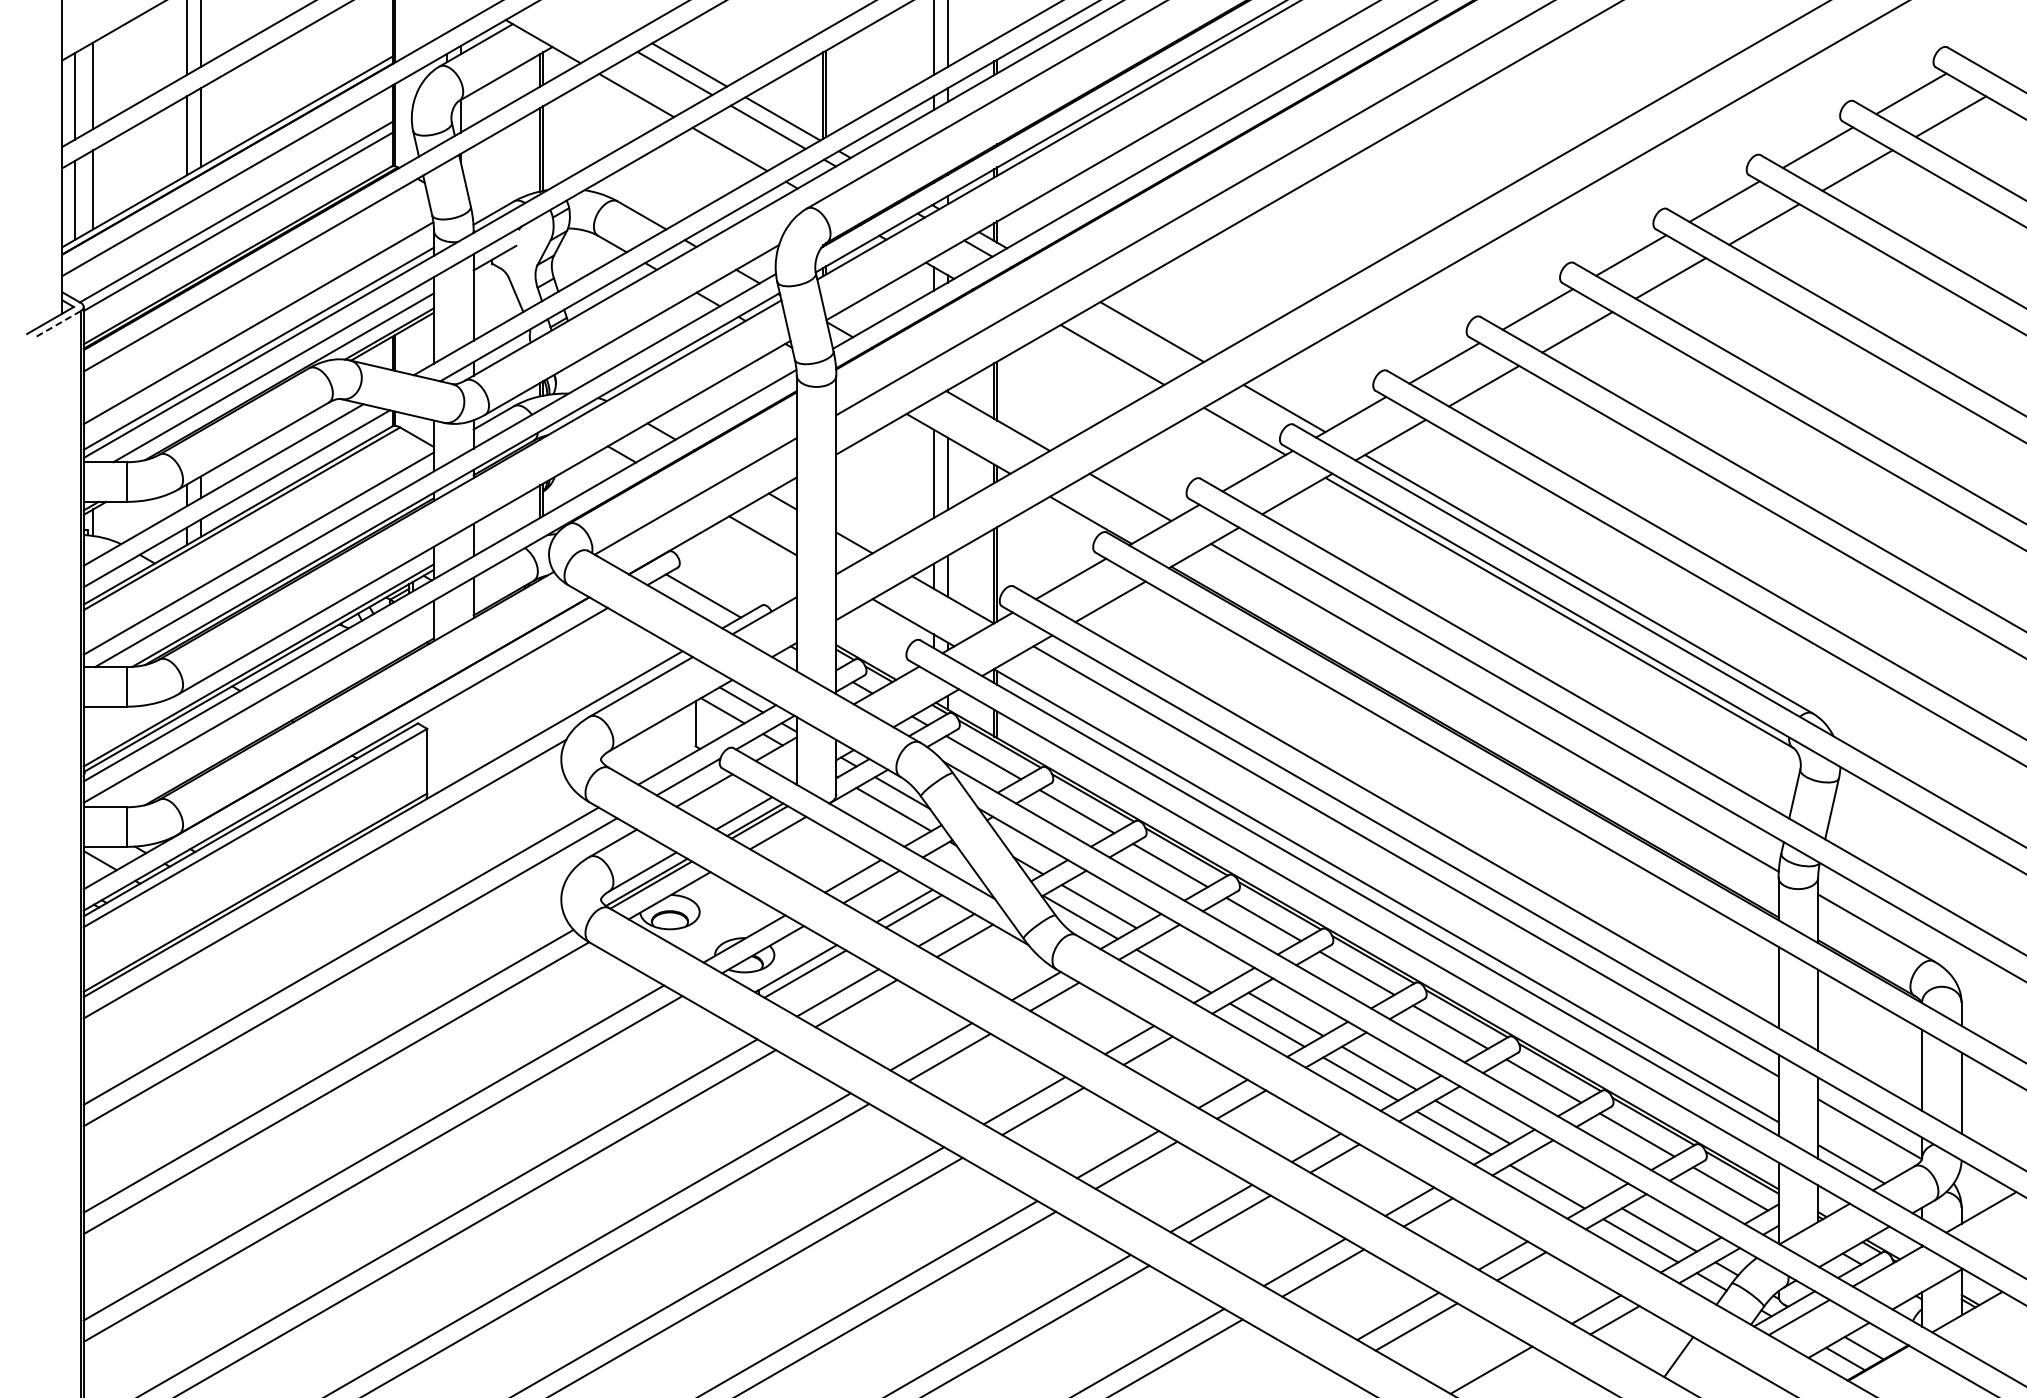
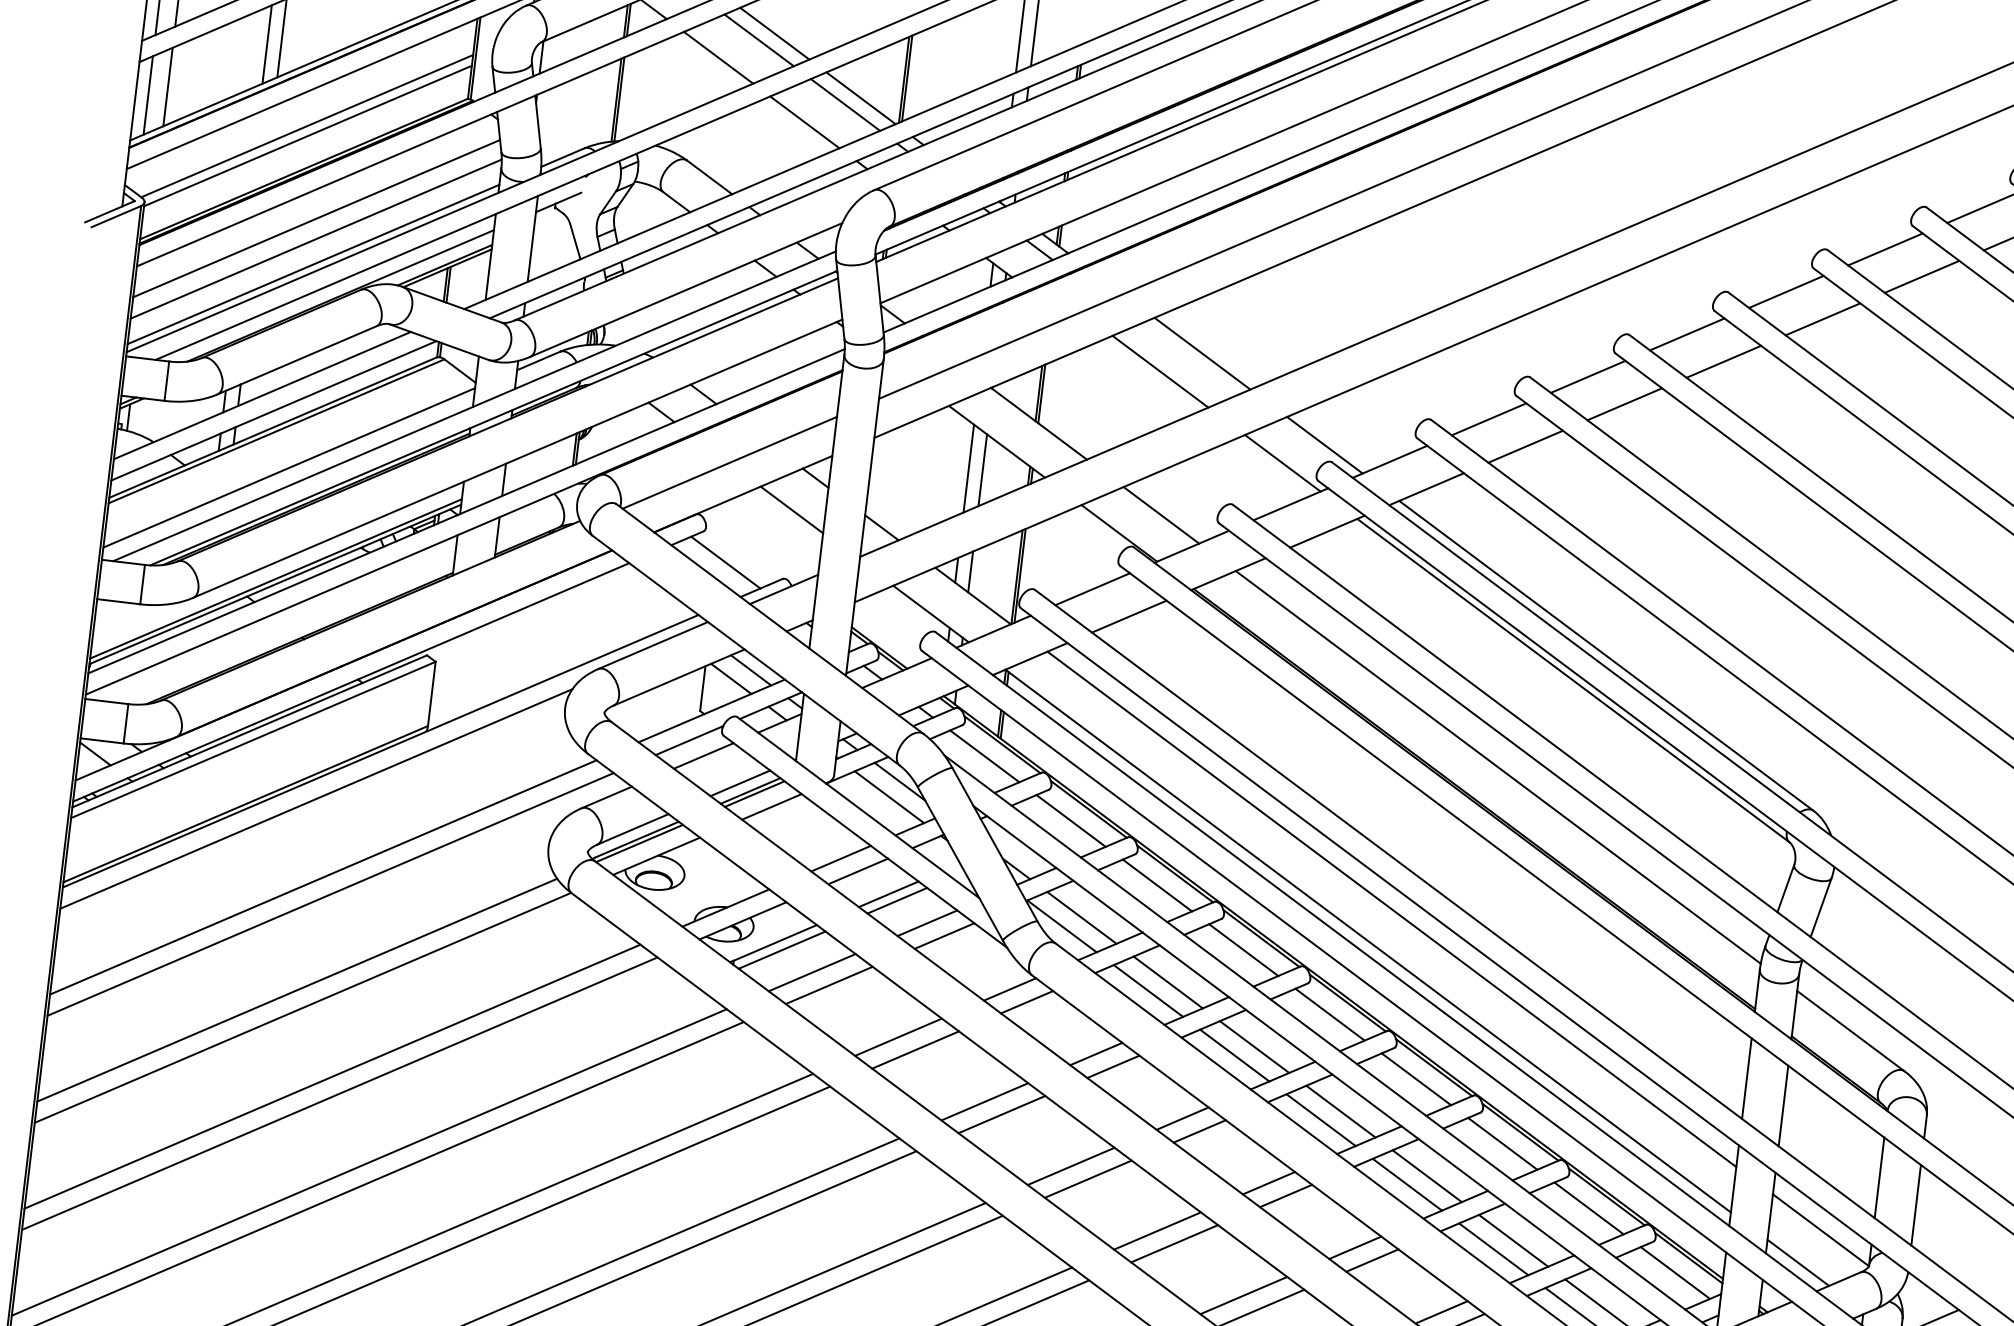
line: (256, 302) -> (316, 218), added
line: (57, 324) -> (116, 216), dashed -> solid
line: (1192, 960) -> (1168, 982), added
line: (1565, 1175) -> (1513, 1240), added

